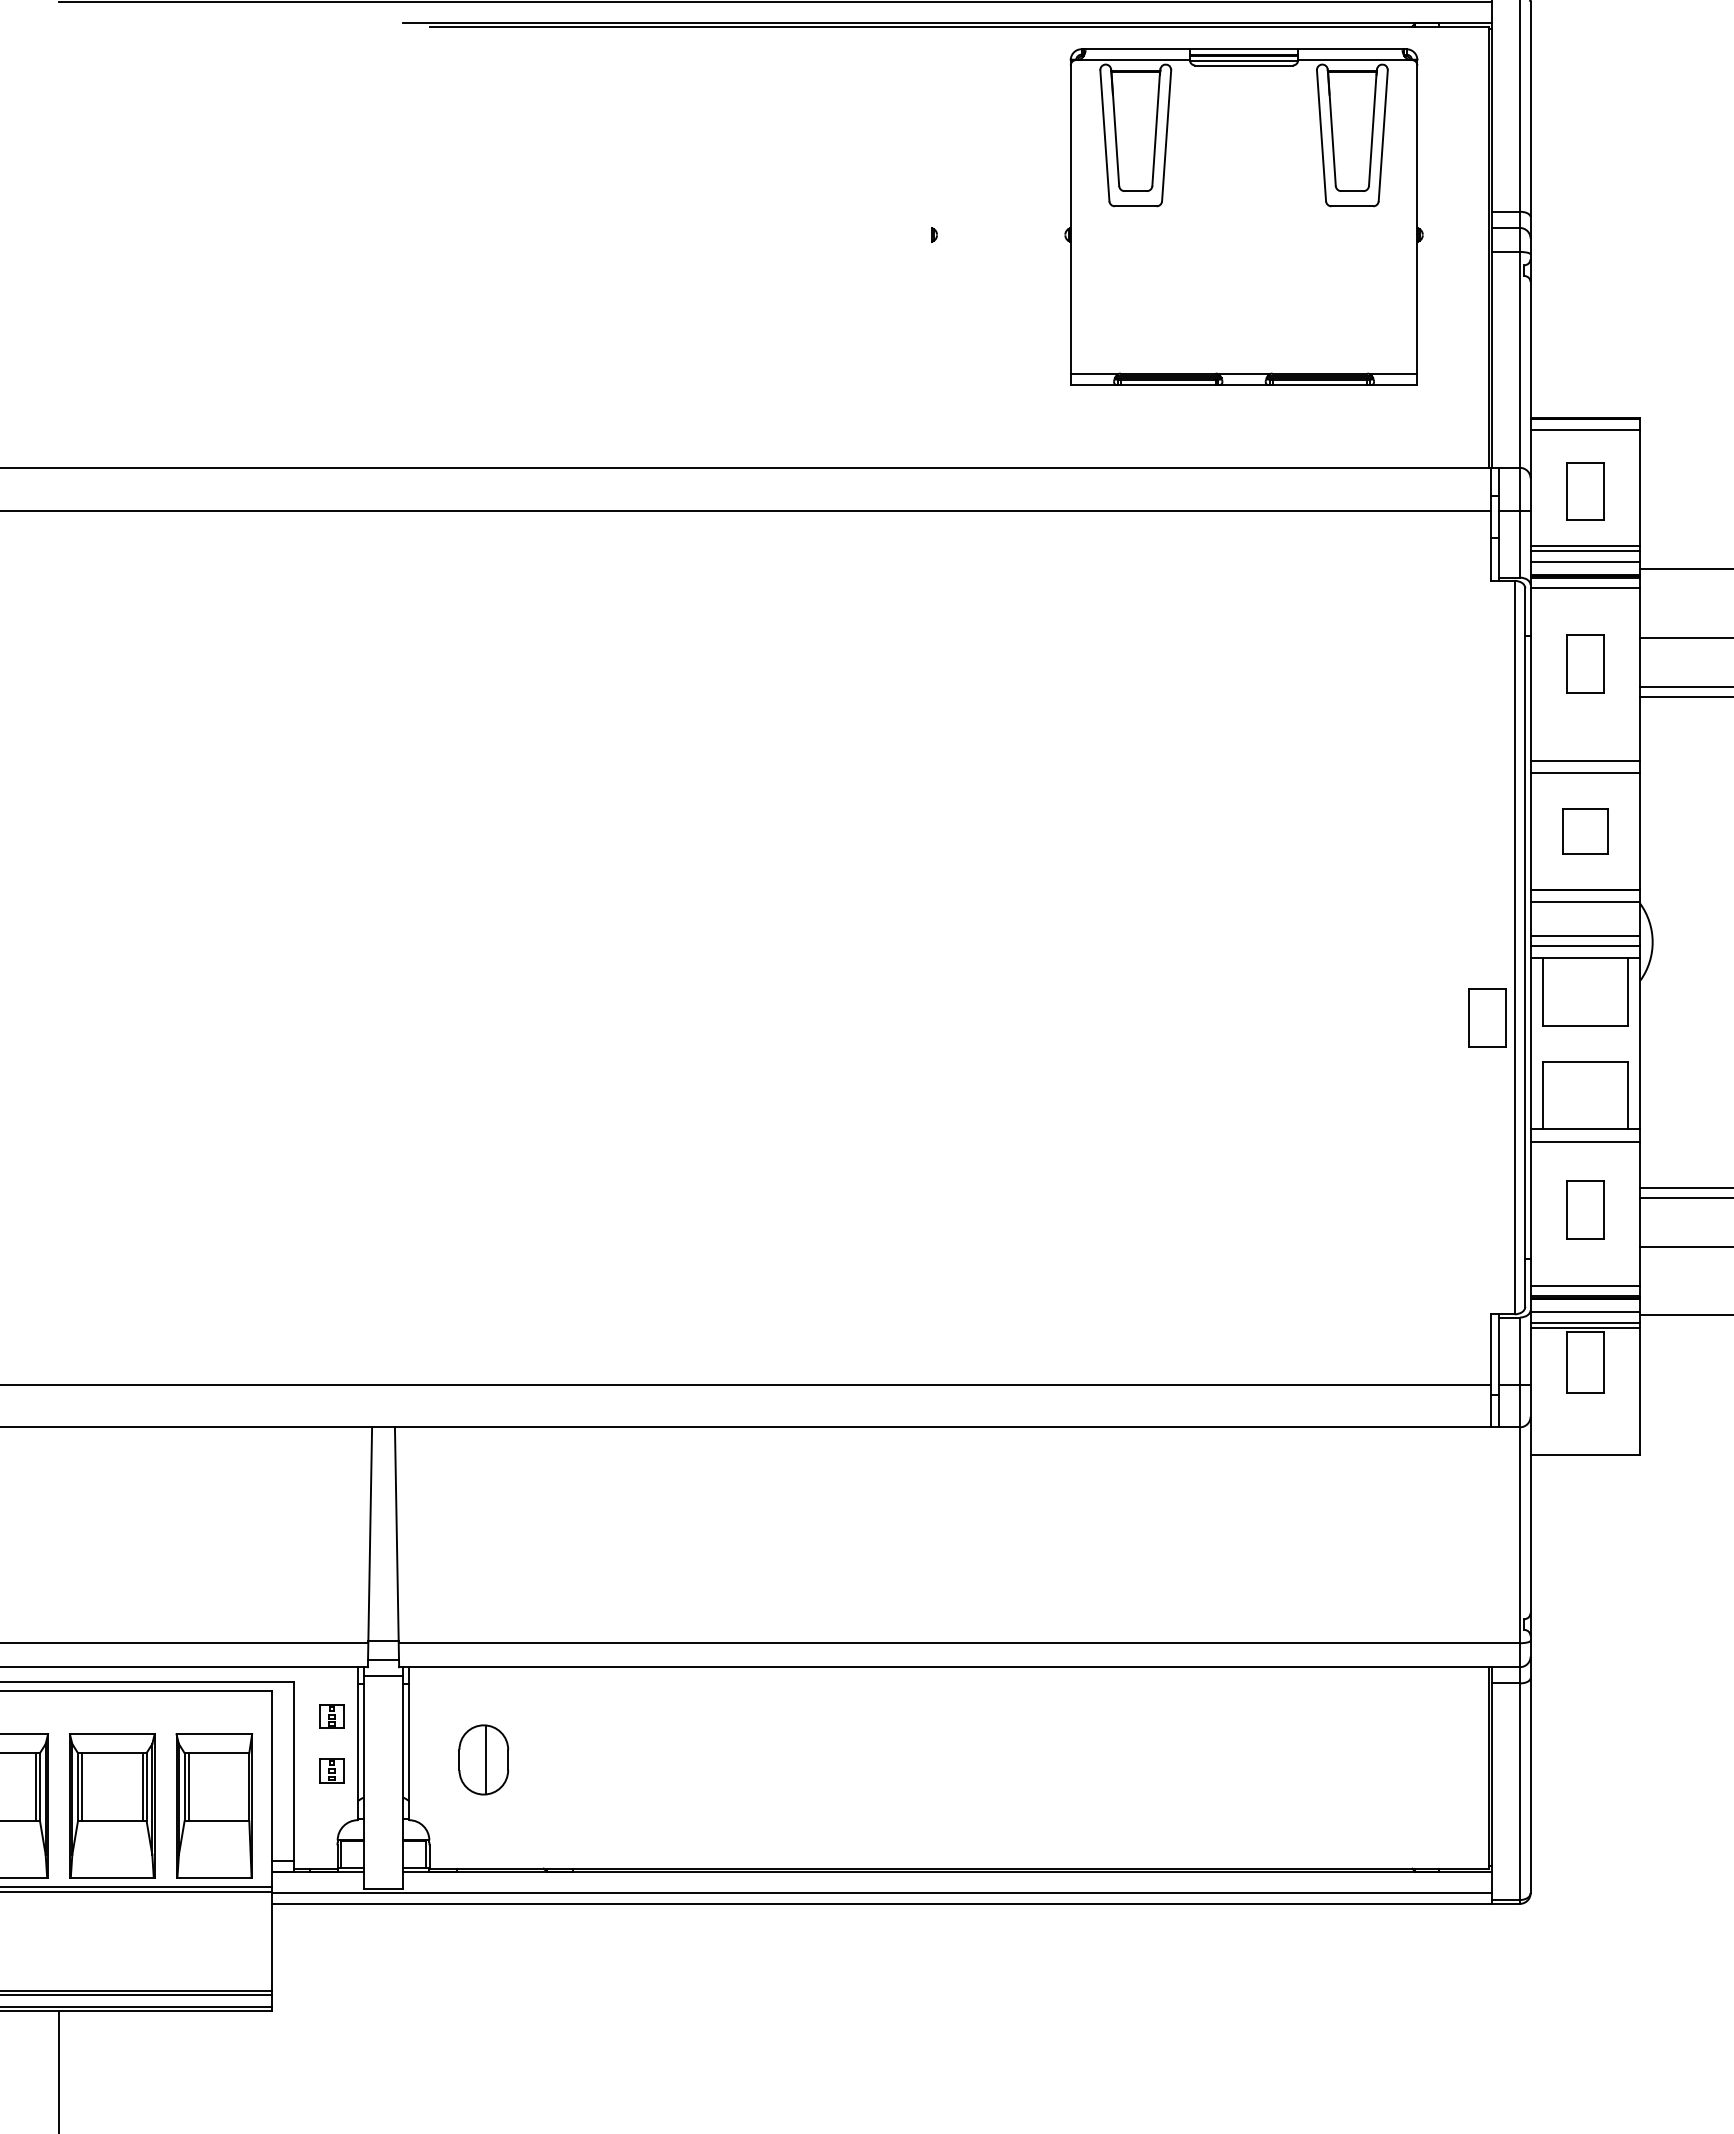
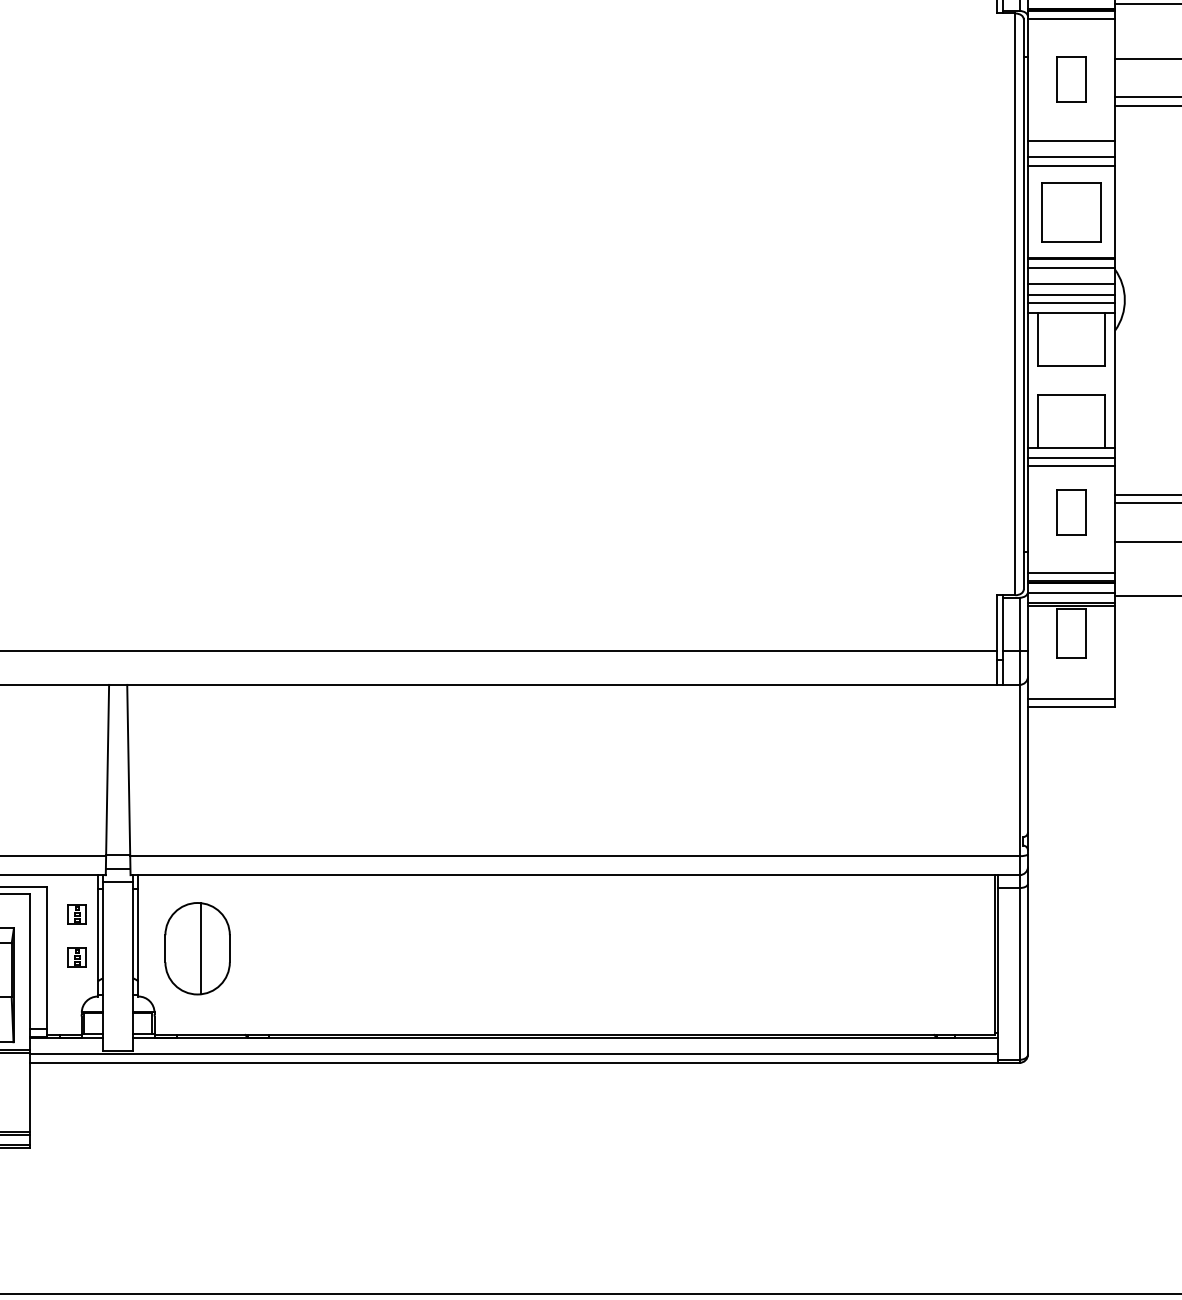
line: (1585, 741) -> (1071, 140), added
part: (1585, 831) -> (1071, 212), size x1.67
line: (1585, 921) -> (1071, 283), added
part: (1487, 1017) -> (993, 359), removed
line: (1585, 1151) -> (1071, 466), added
line: (1585, 1444) -> (1071, 698), added
part: (483, 1759) -> (197, 948), size x1.67

